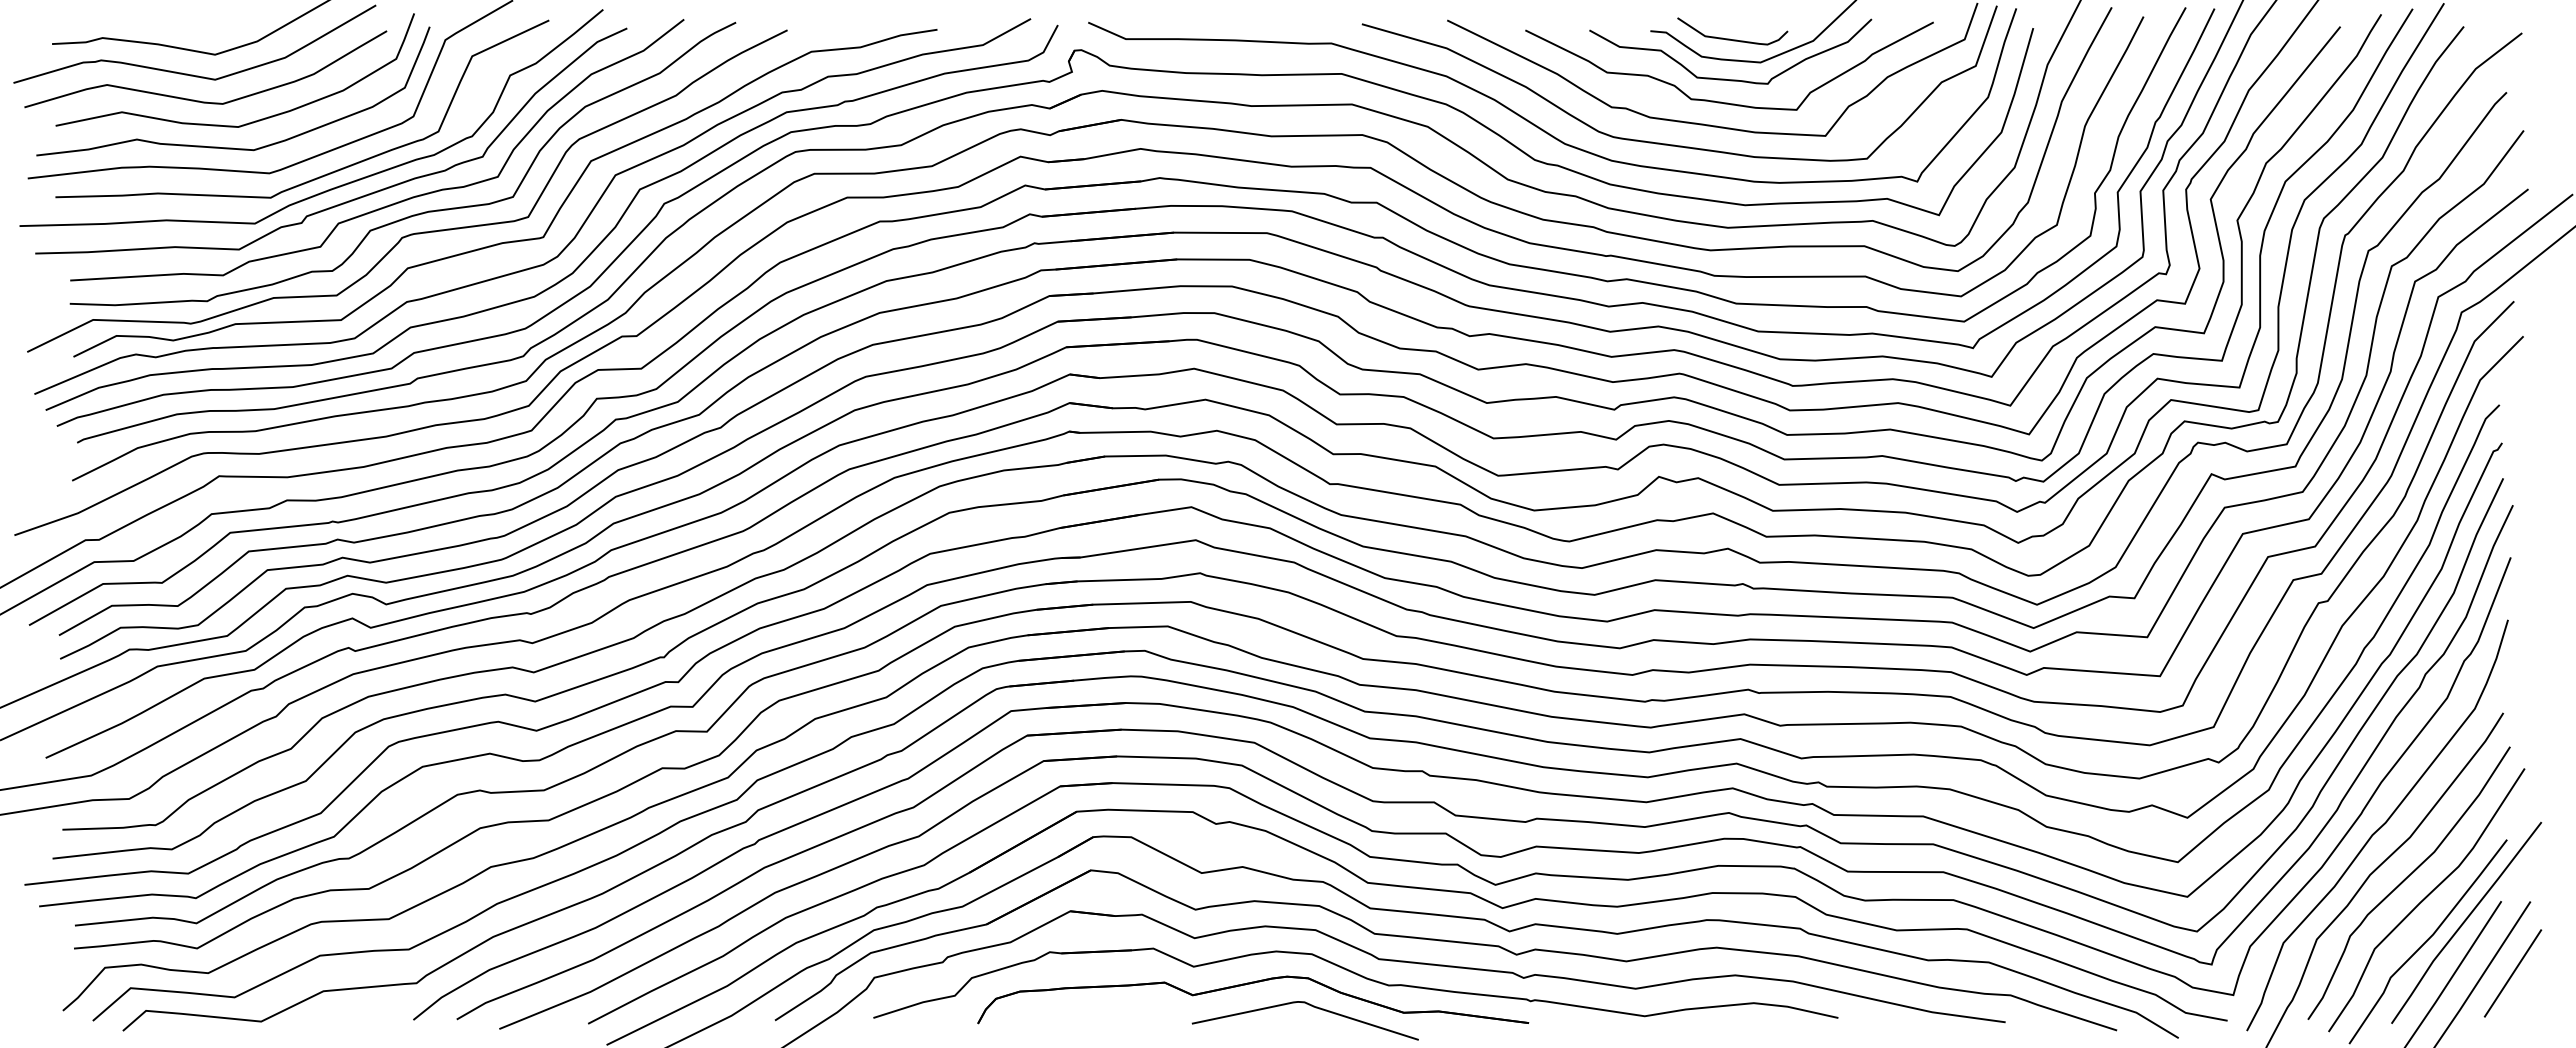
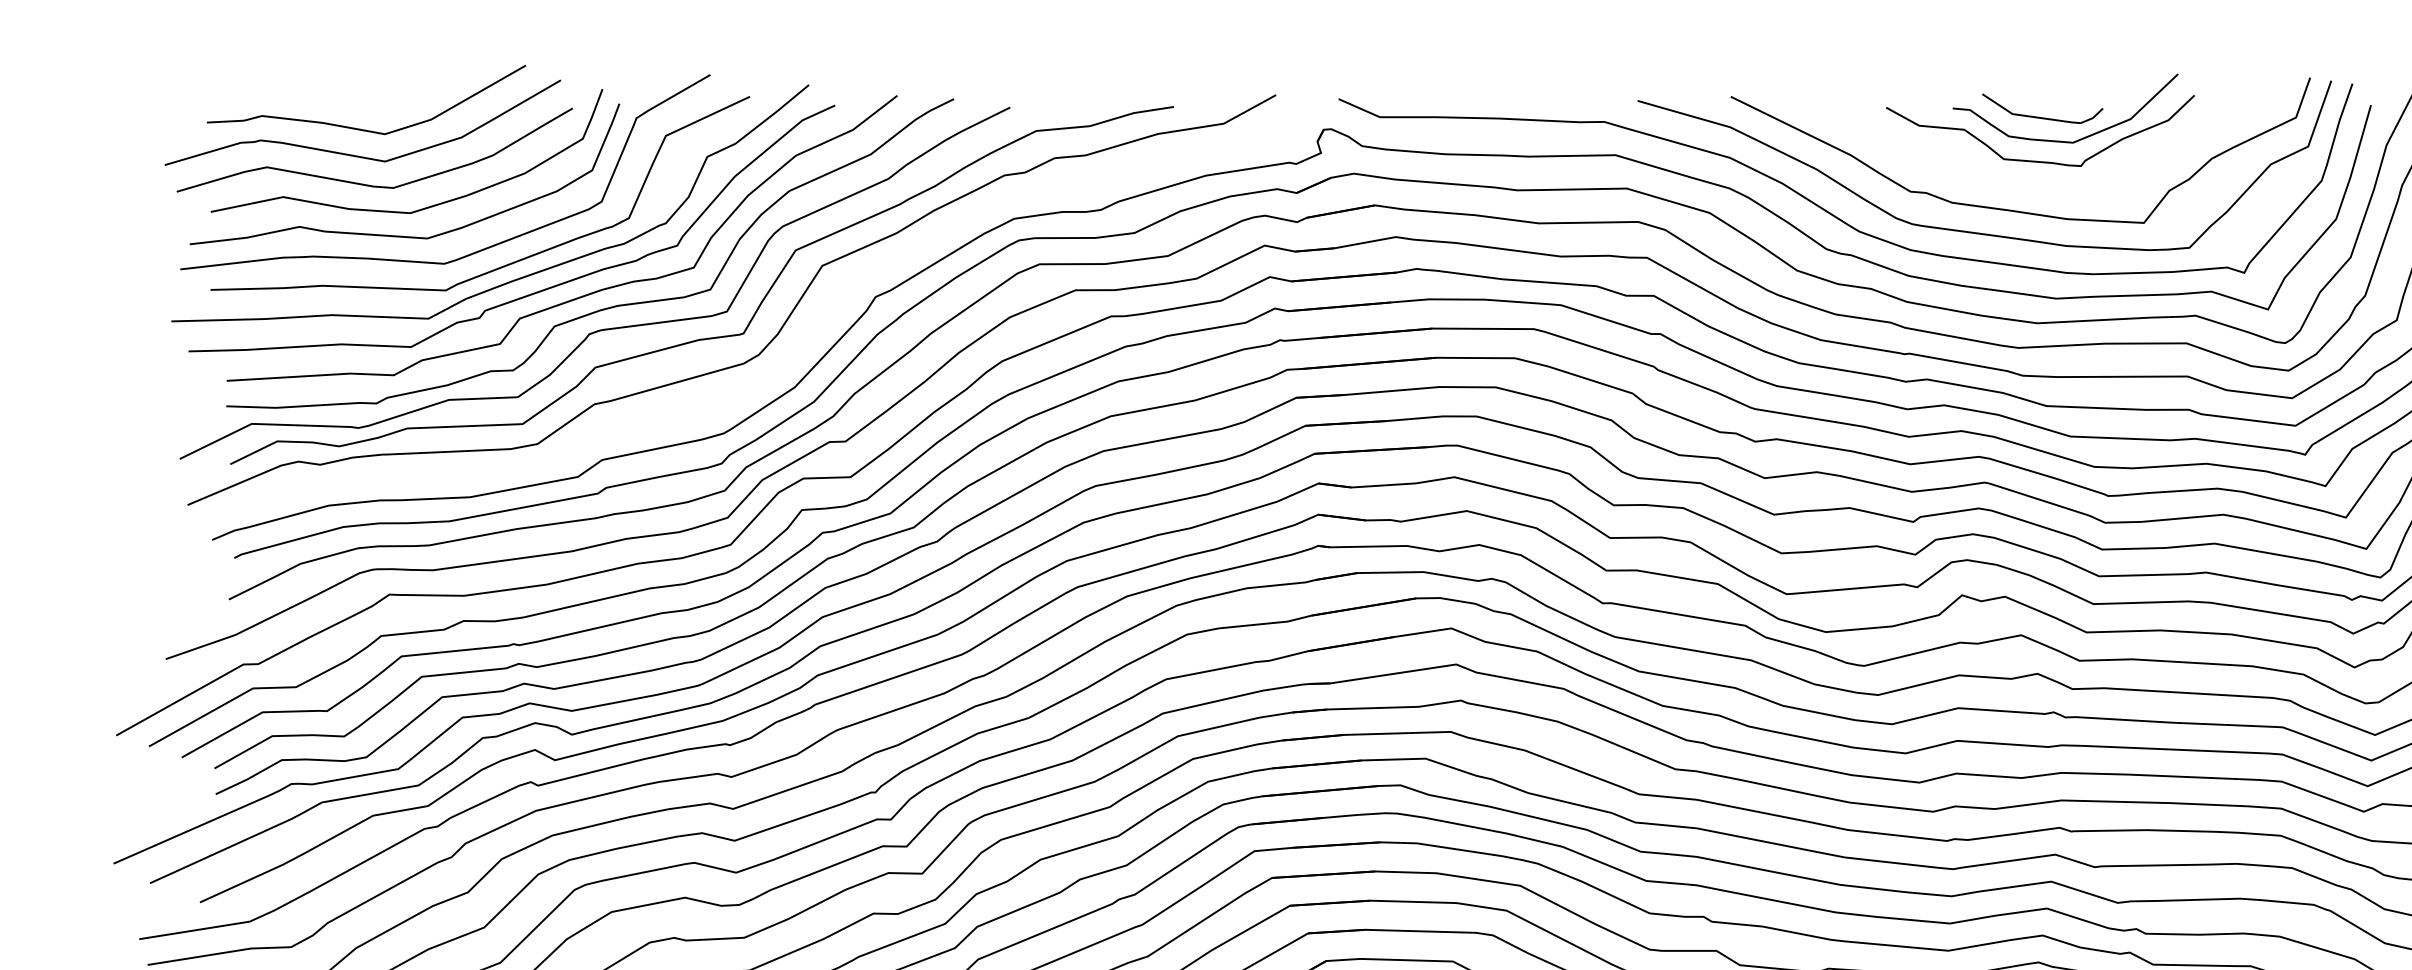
curve: (1721, 101) -> (2030, 185), removed
curve: (588, 254) -> (792, 352), removed

